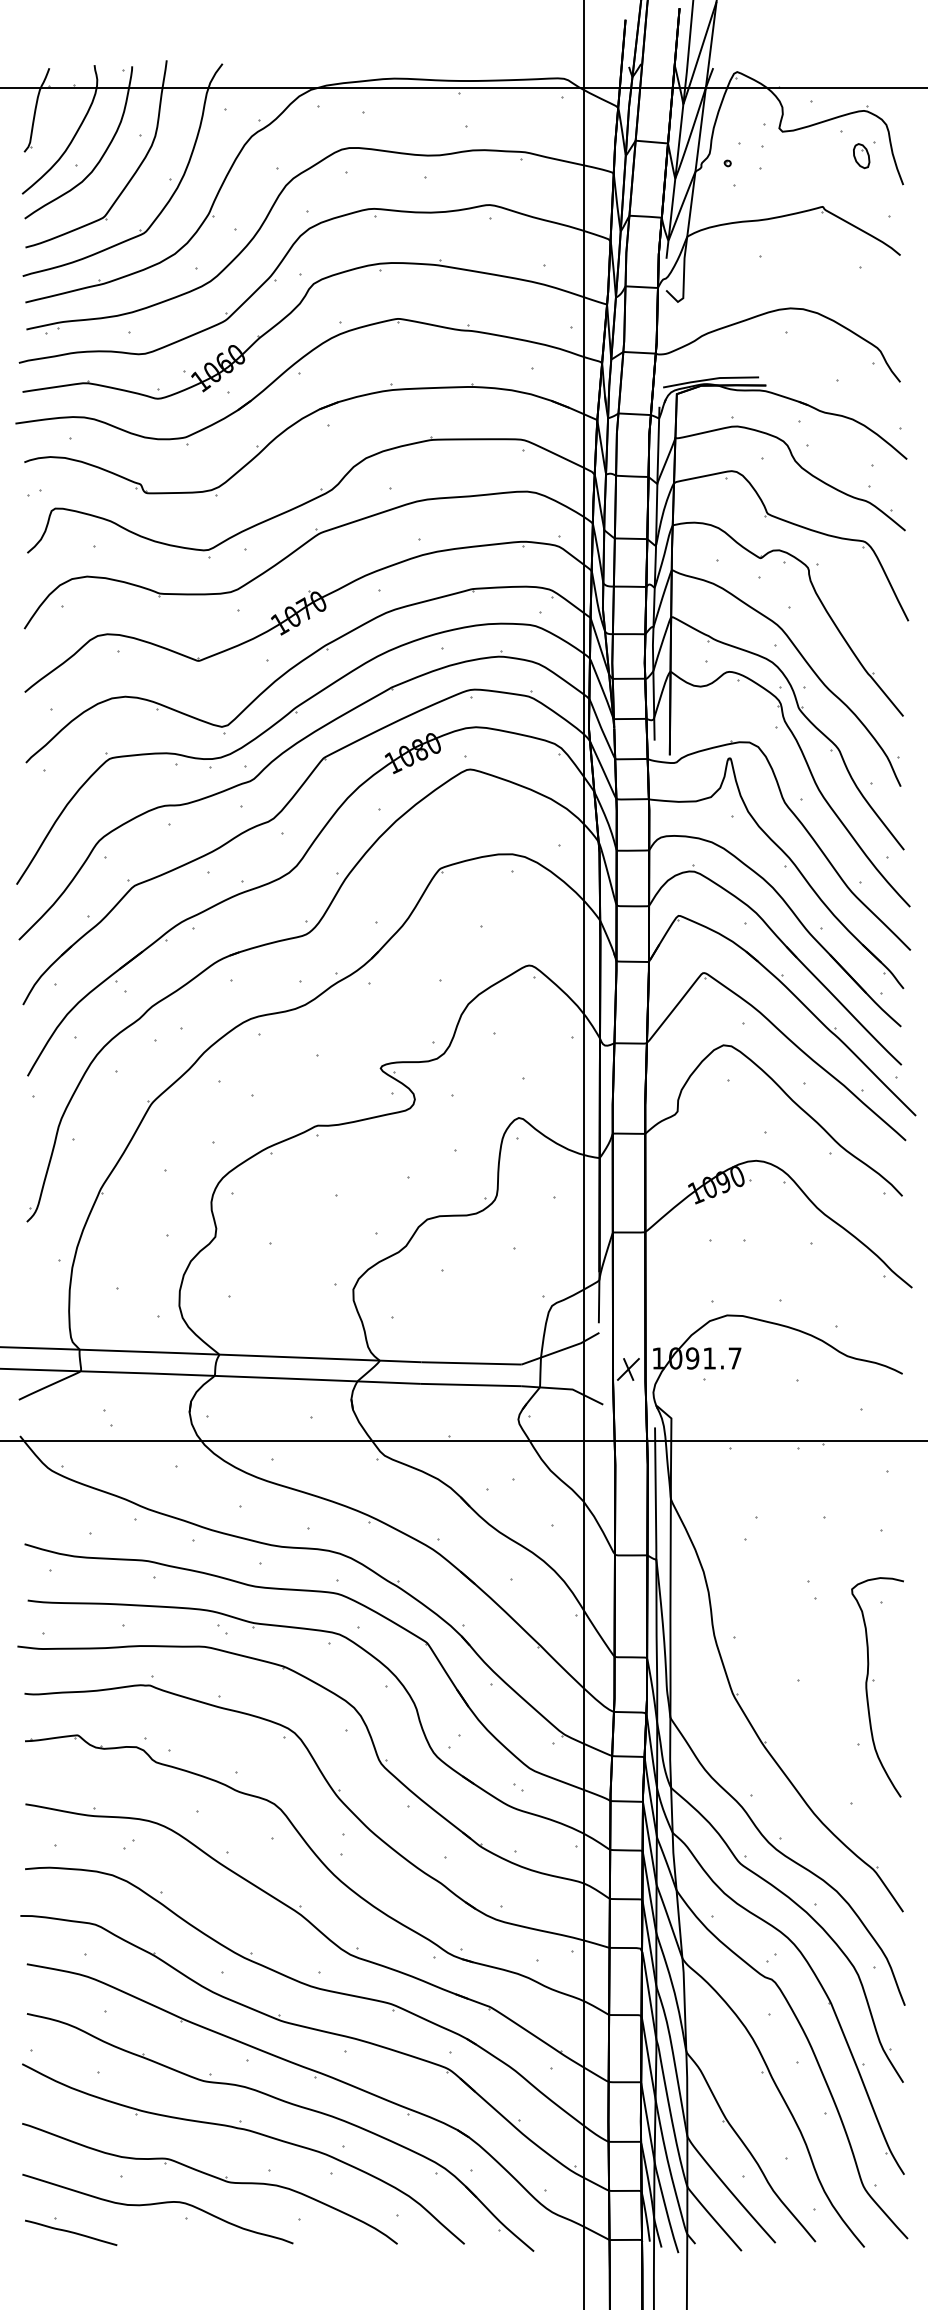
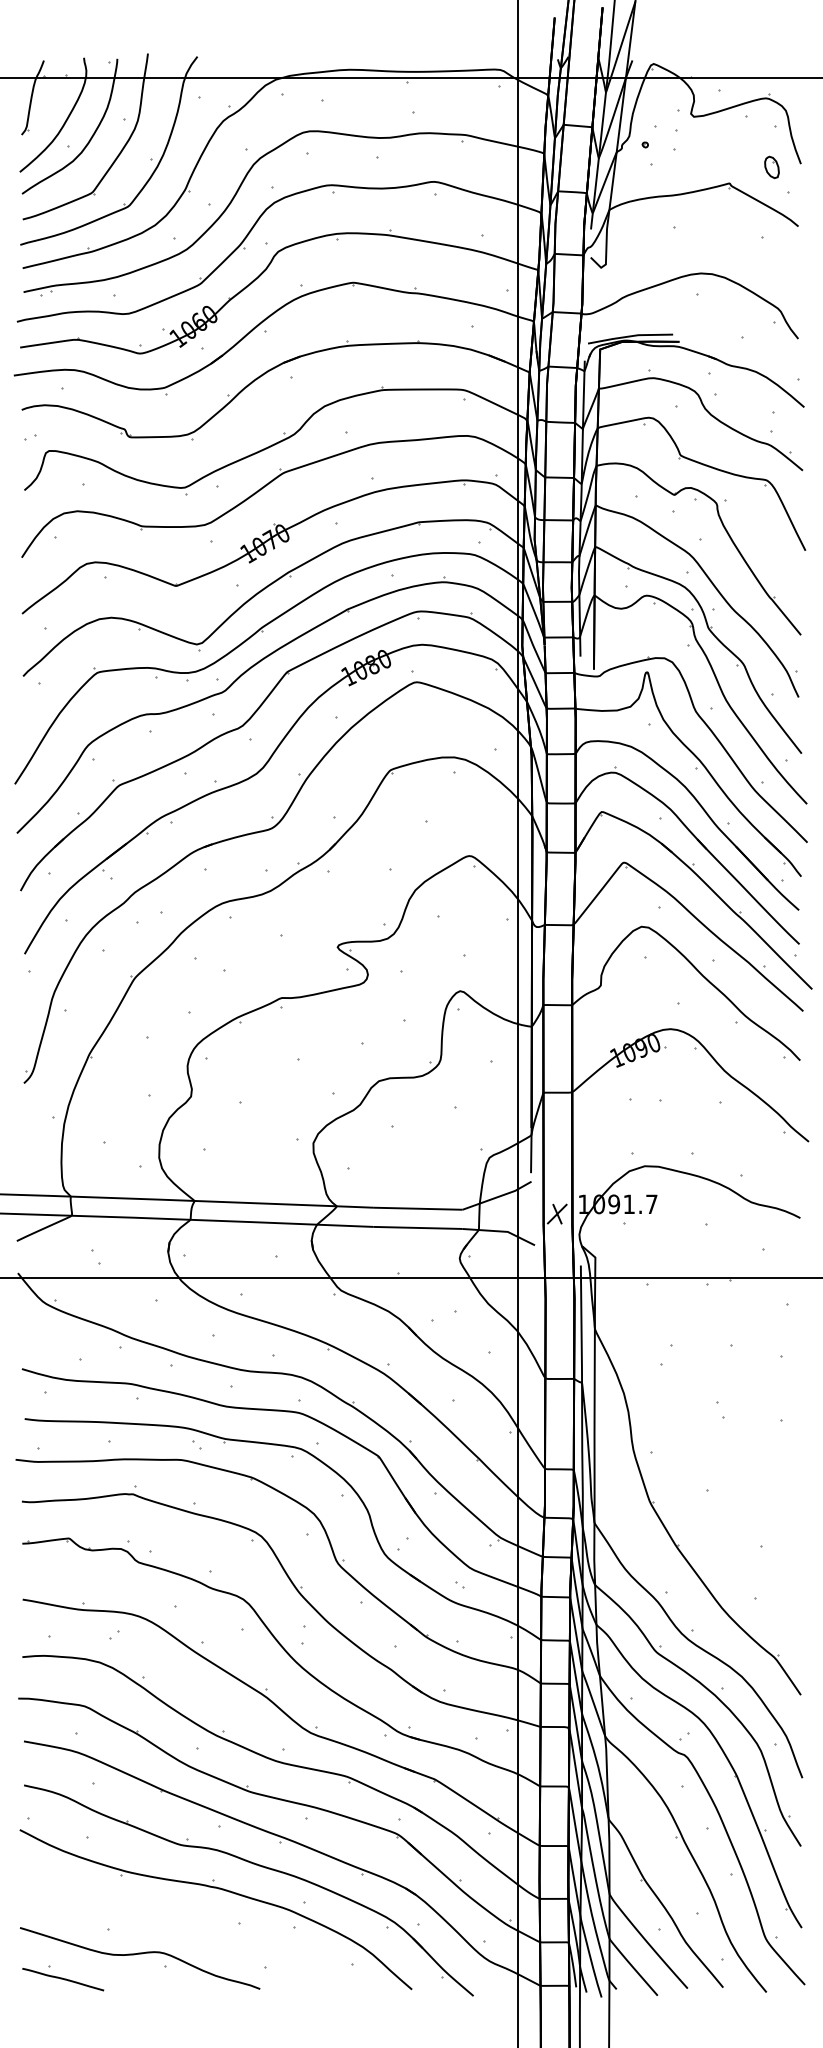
part: (861, 156) -> (771, 167), moved
part: (876, 1686) -> (777, 1495), removed
part: (209, 2183) -> (185, 1935), removed

